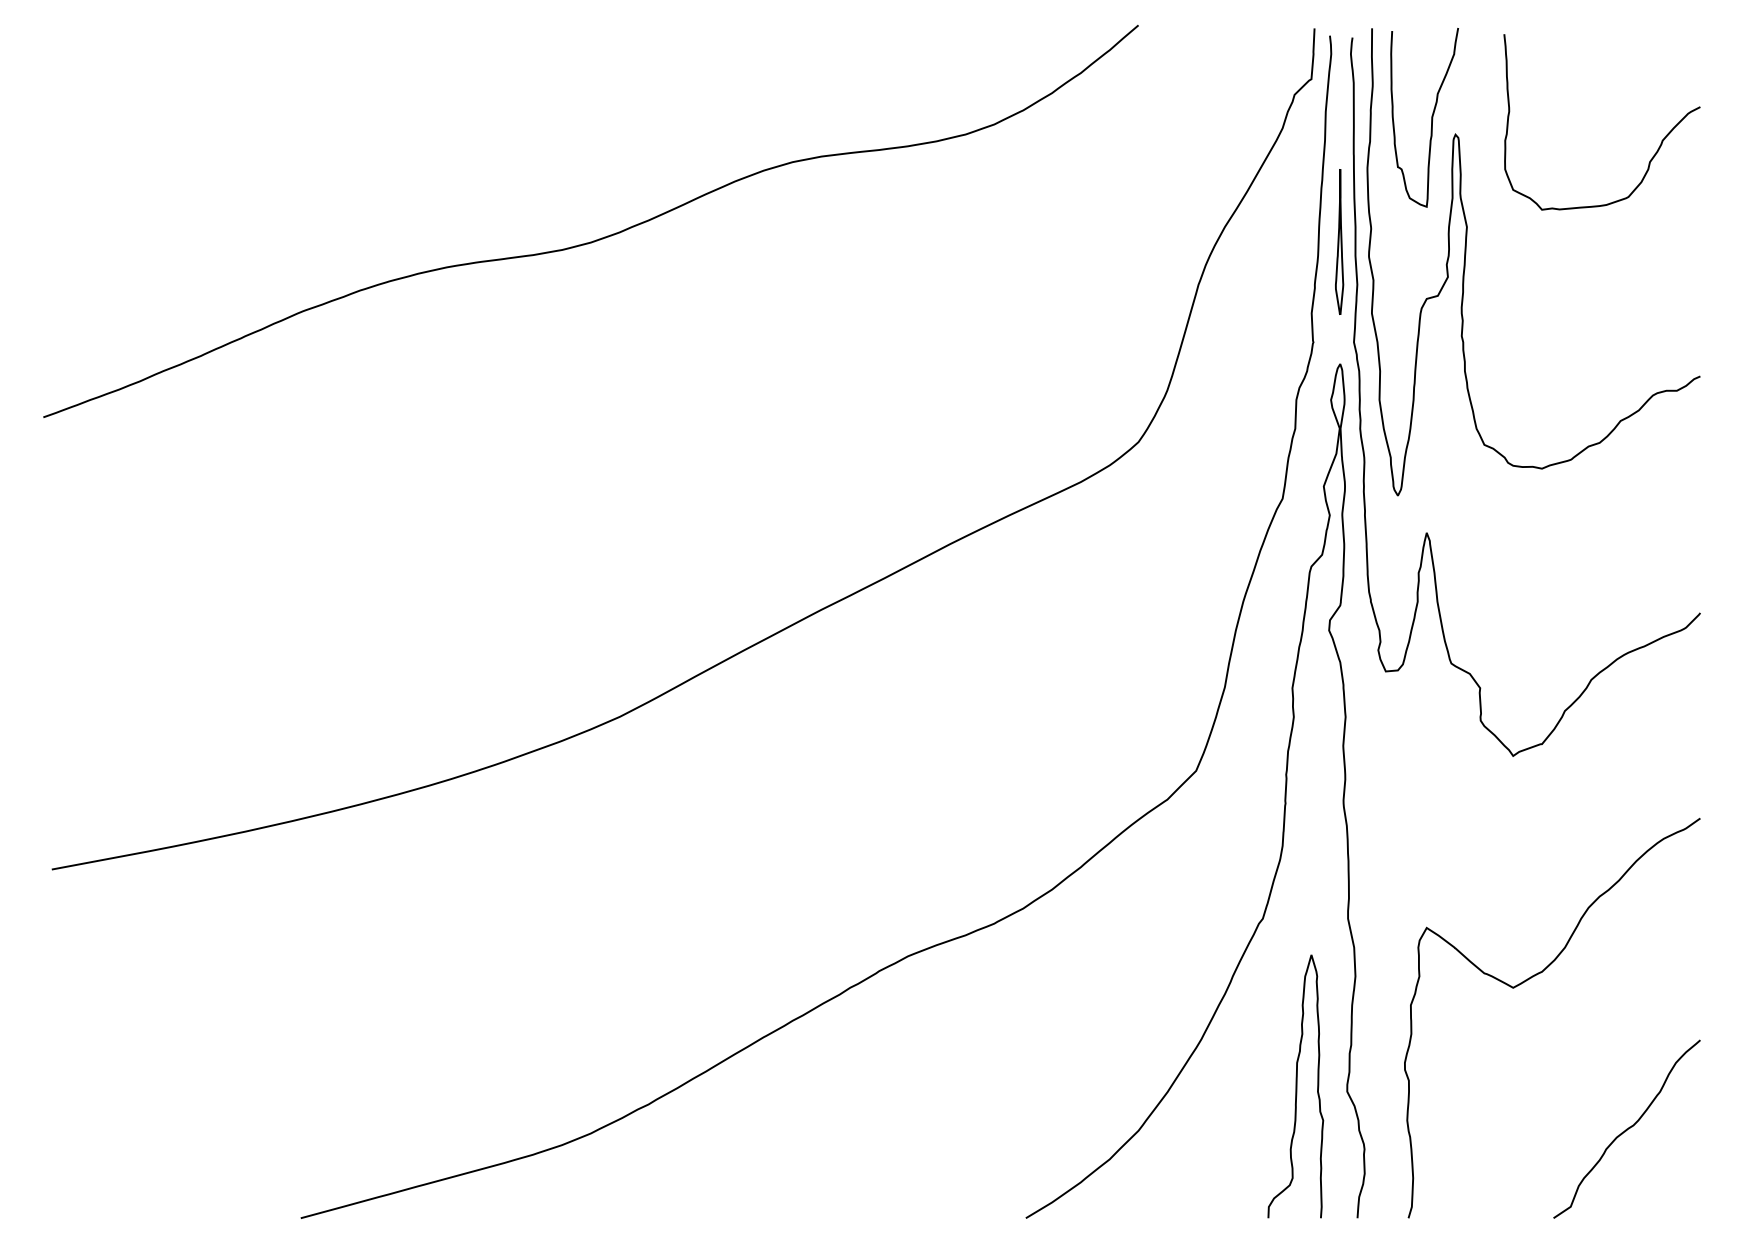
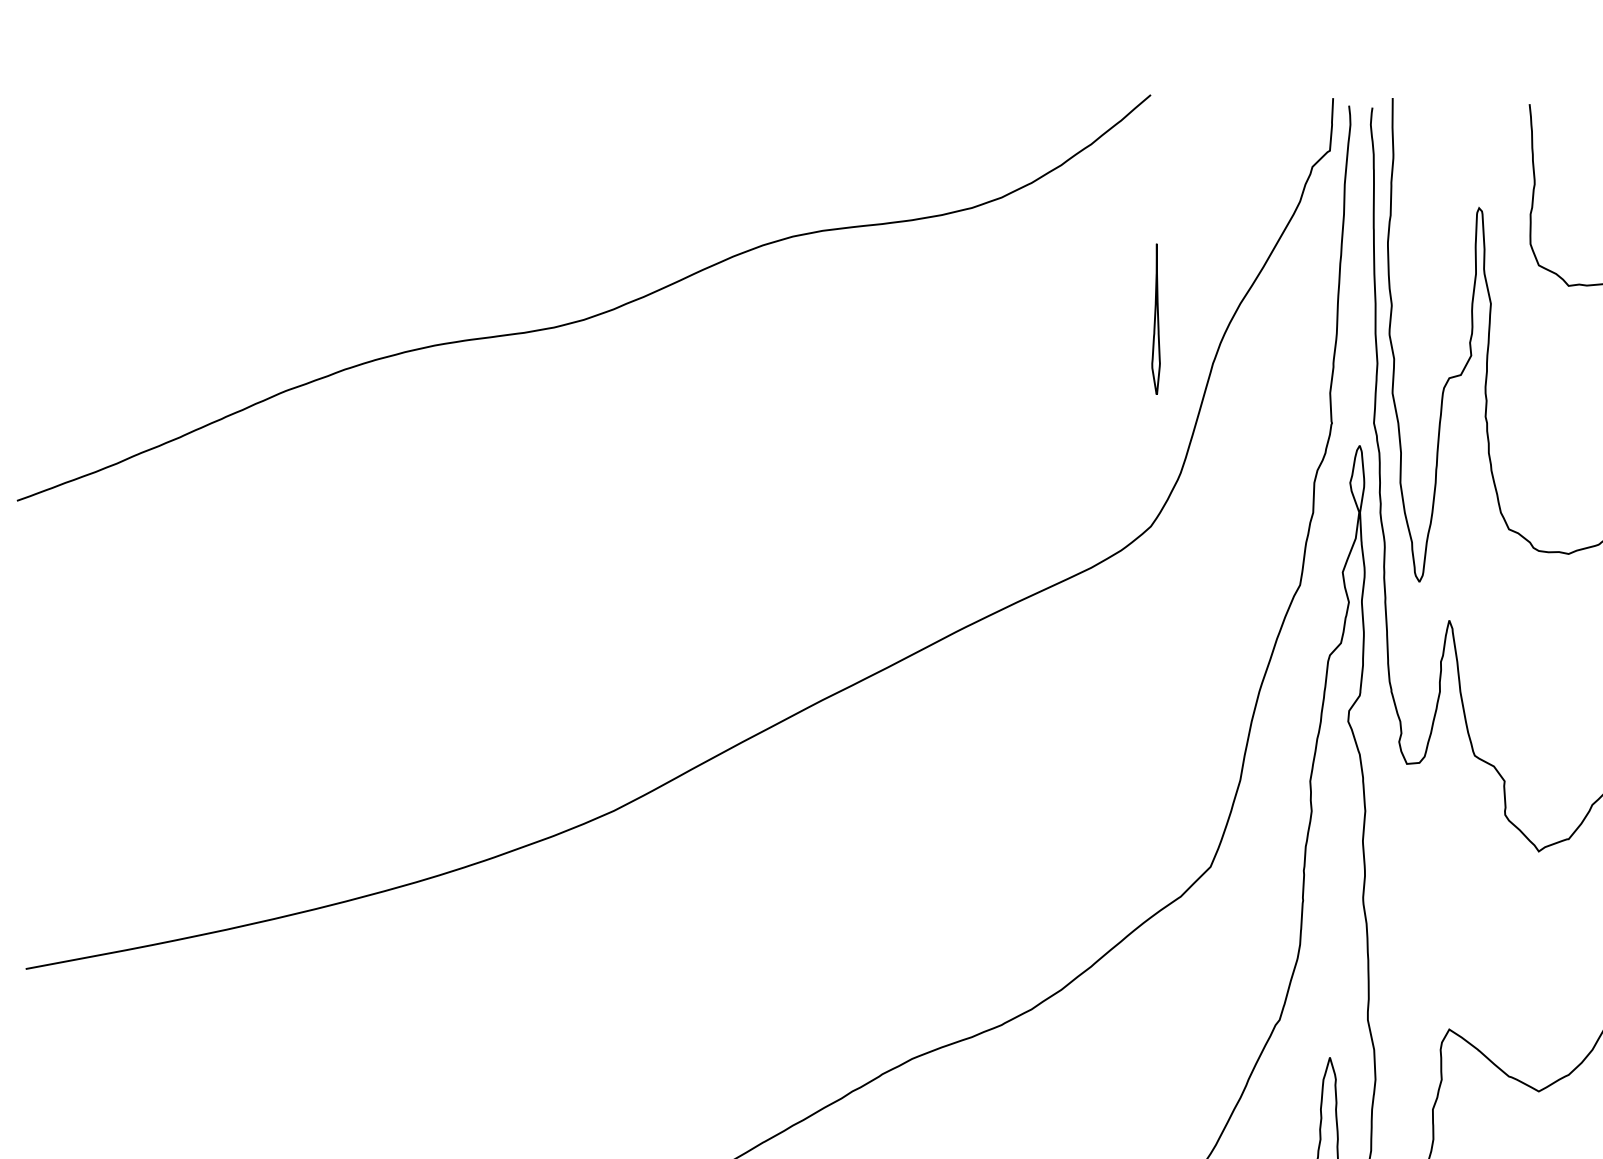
curve: (1431, 117) -> (1454, 190), removed
part: (1339, 241) -> (1156, 318), moved

